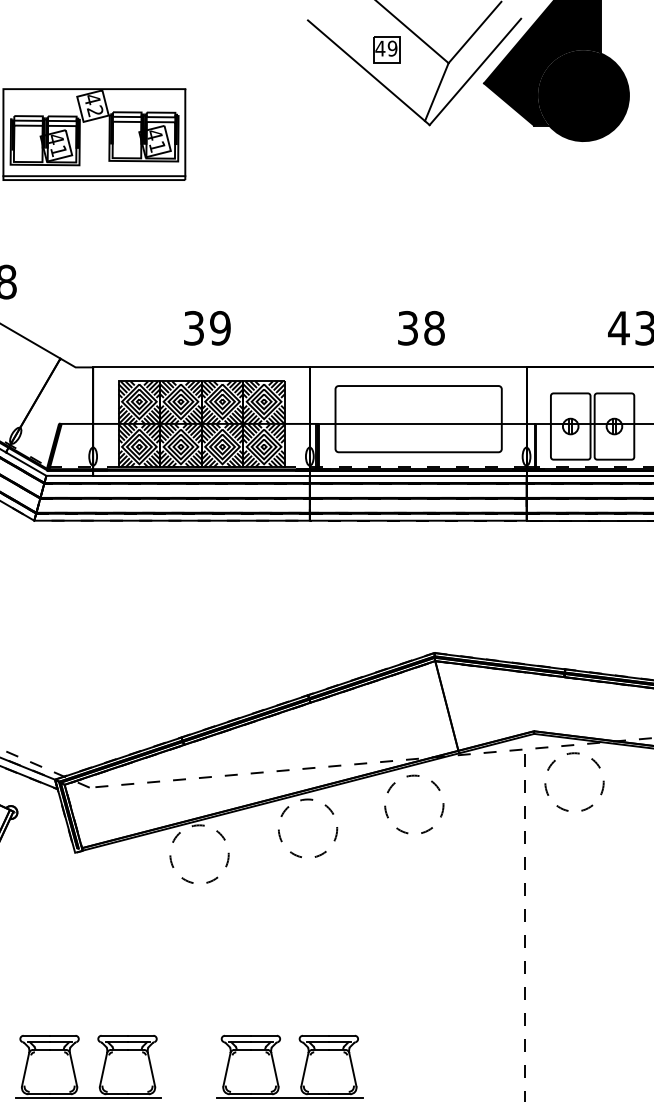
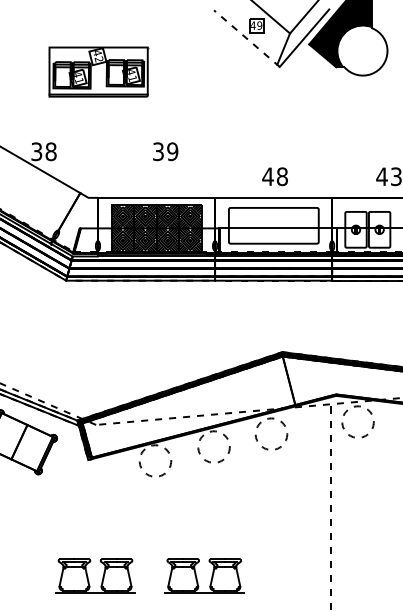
line: (368, 72) -> (246, 38), solid -> dashed
fill: (582, 94) -> (362, 50), removed
text: (207, 327) -> (165, 151), moved
text: (406, 327) -> (267, 176), 38 -> 48

